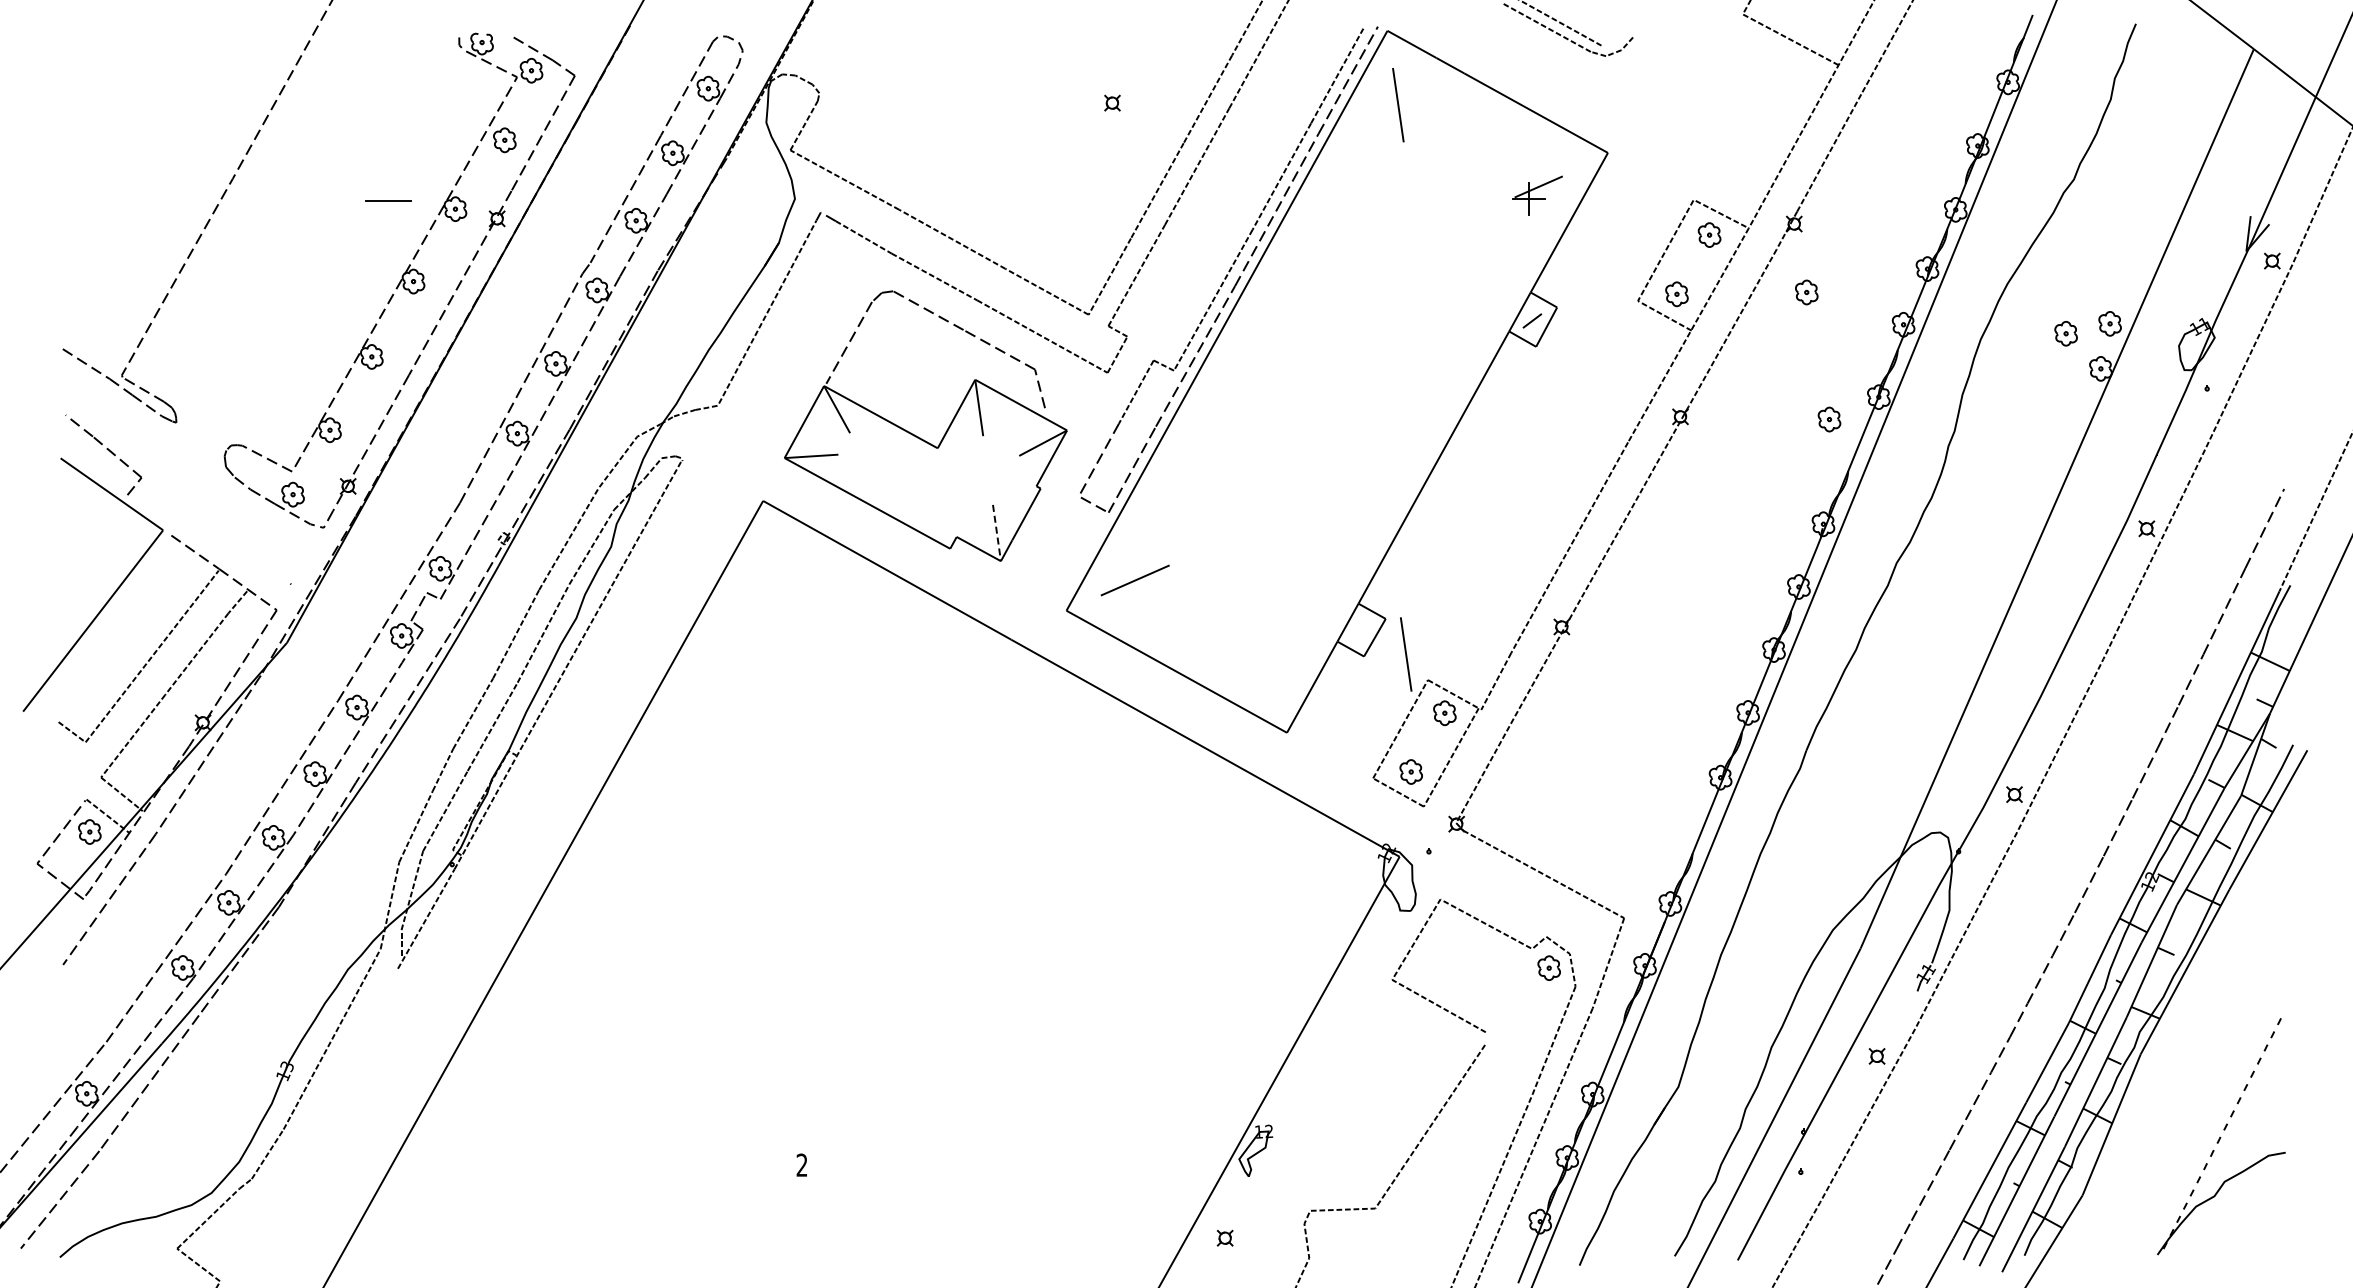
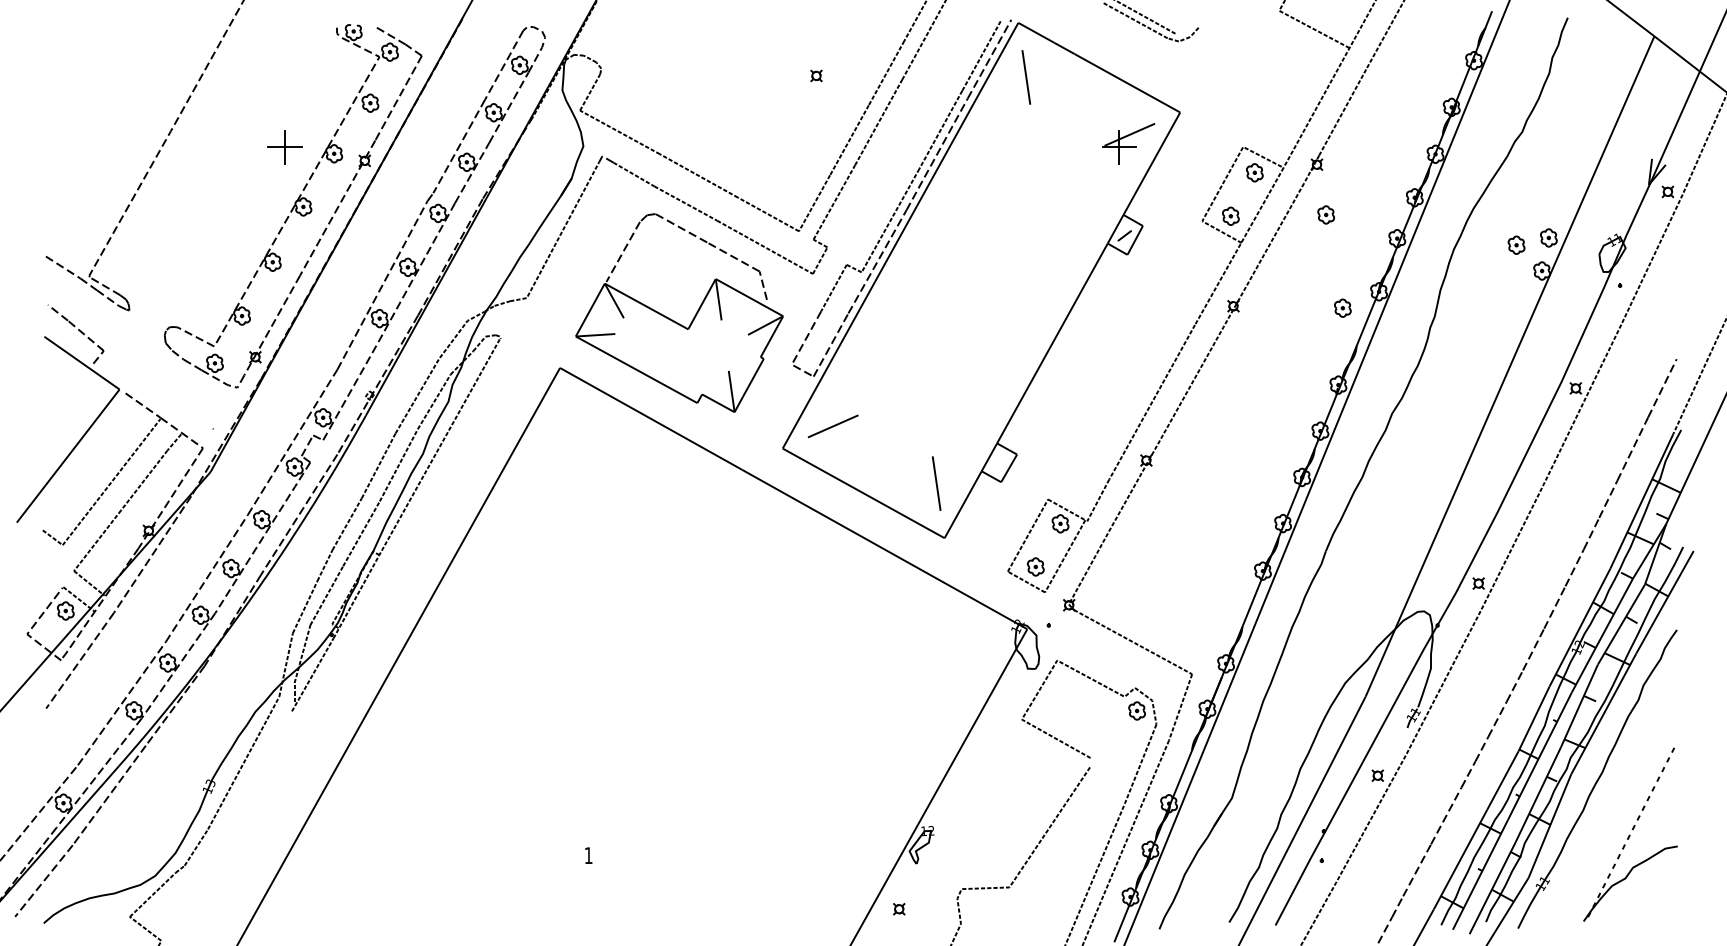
part: (1537, 195) -> (1128, 143), size x1.43
line: (388, 200) -> (285, 147), added
line: (997, 533) -> (732, 391), dashed -> solid
line: (1406, 654) -> (936, 483), moved
part: (2176, 1060) -> (1597, 778), added
text: (801, 1164) -> (588, 855), 2 -> 1

